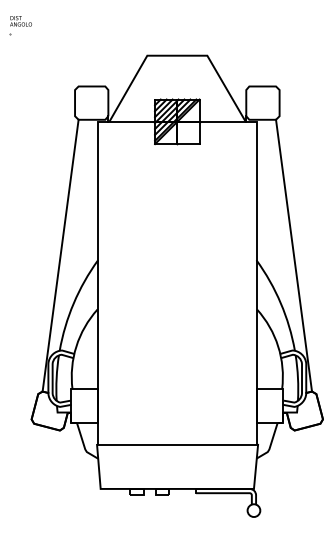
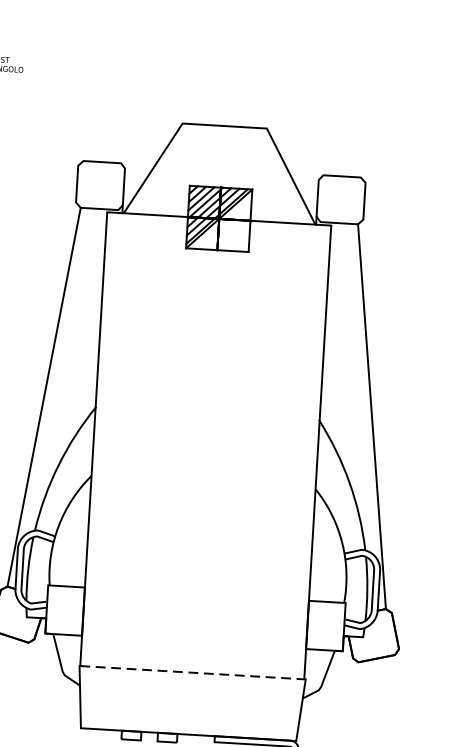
line: (177, 444) -> (192, 672), solid -> dashed

